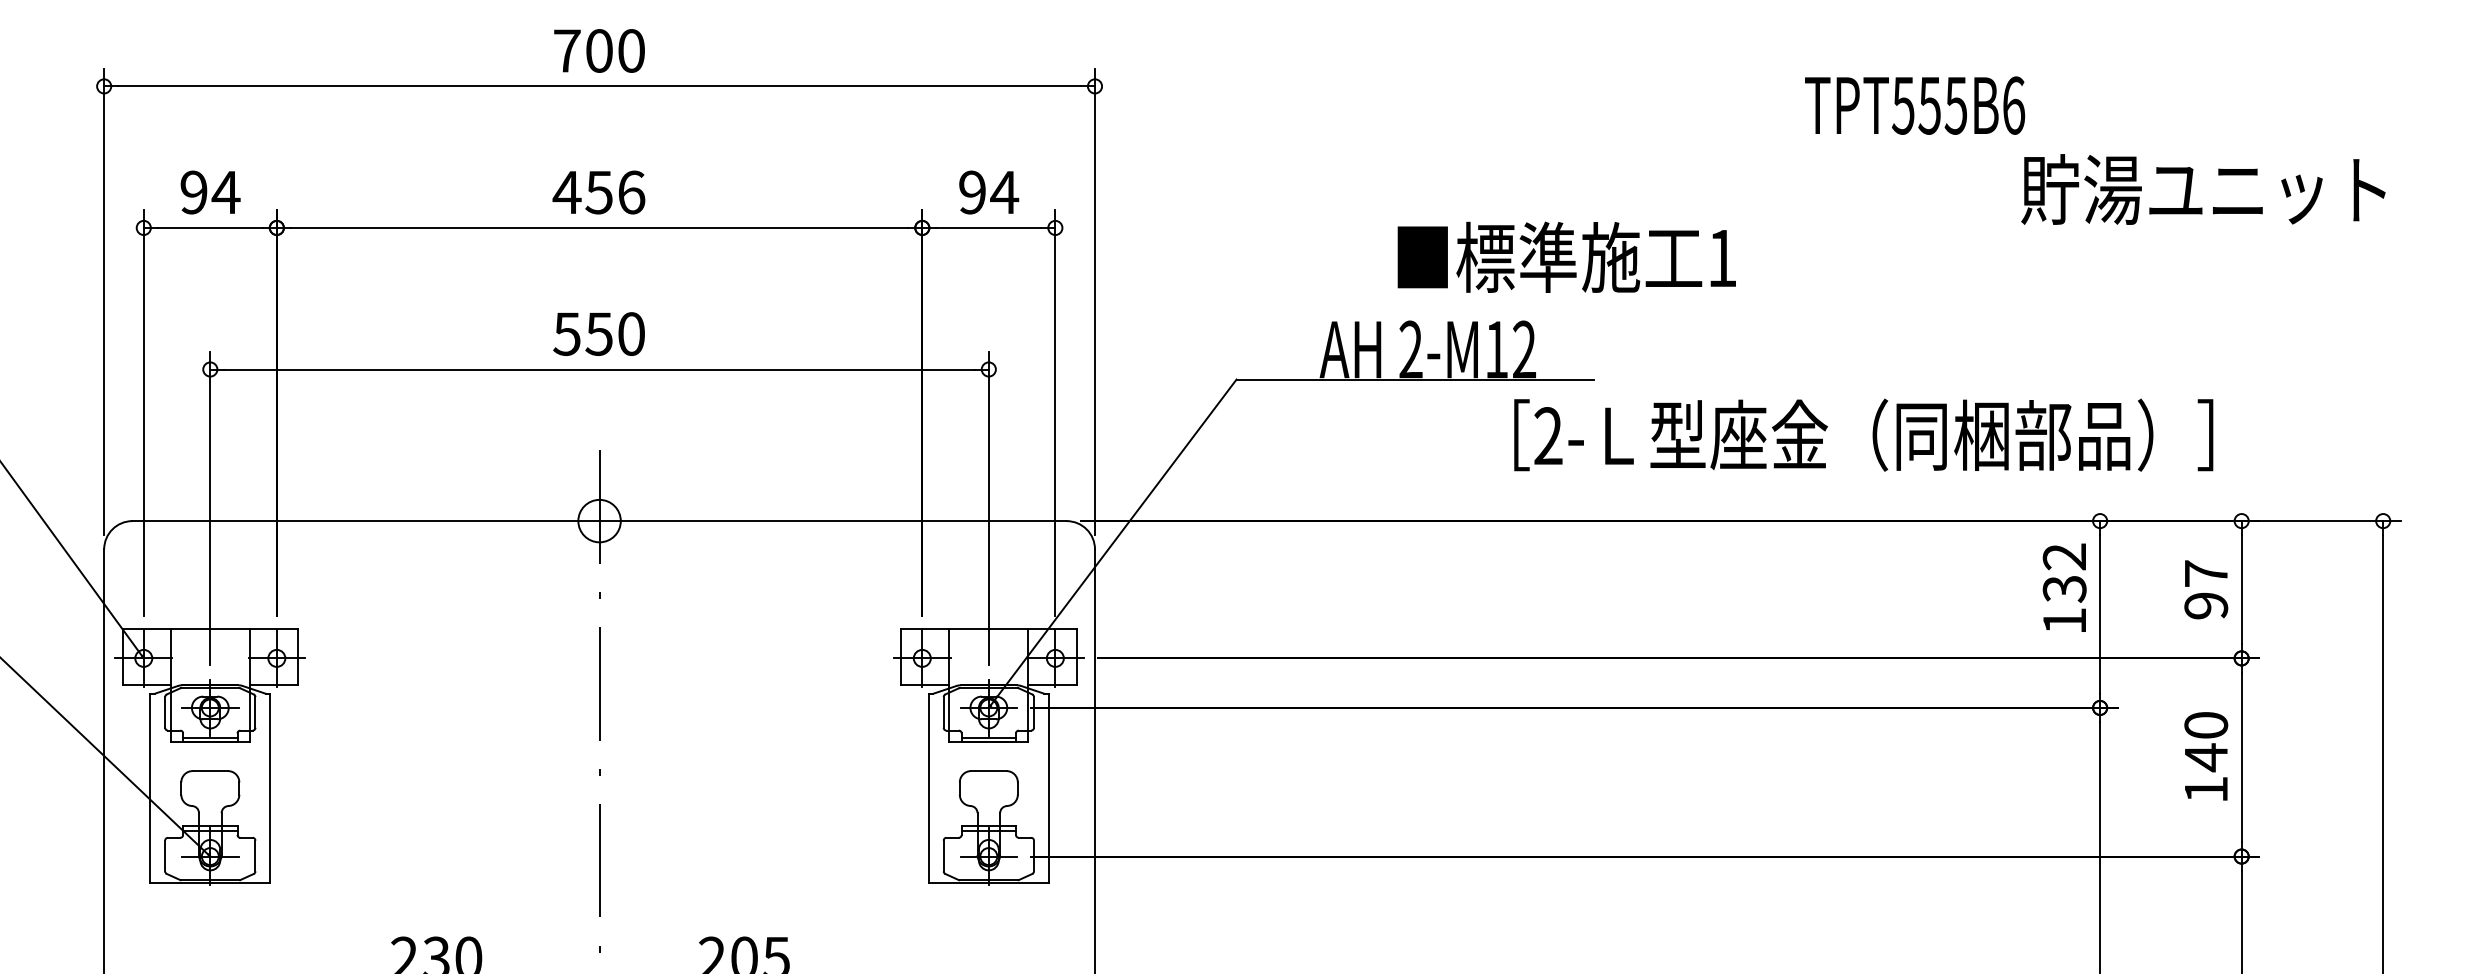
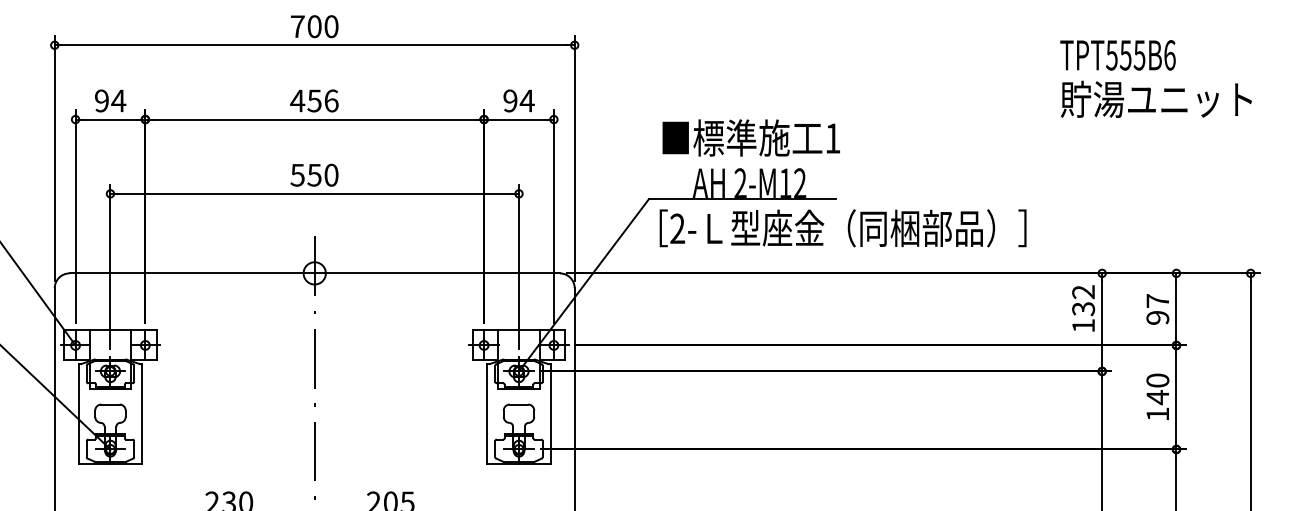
text: (1913, 105) -> (1117, 55), moved
text: (1565, 256) -> (750, 137), moved
text: (1862, 435) -> (842, 228), moved

